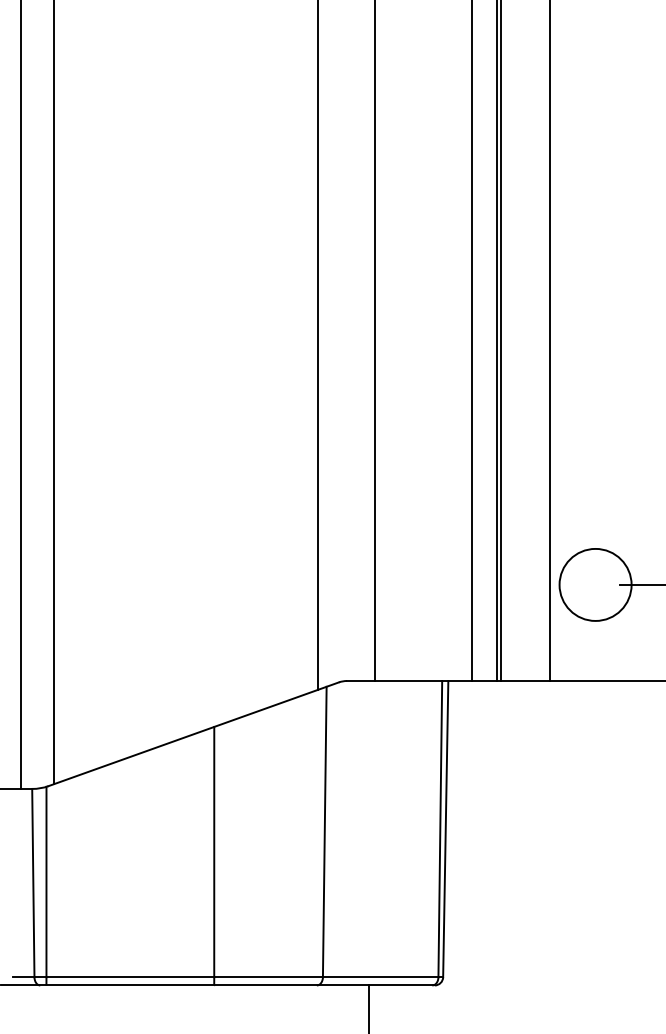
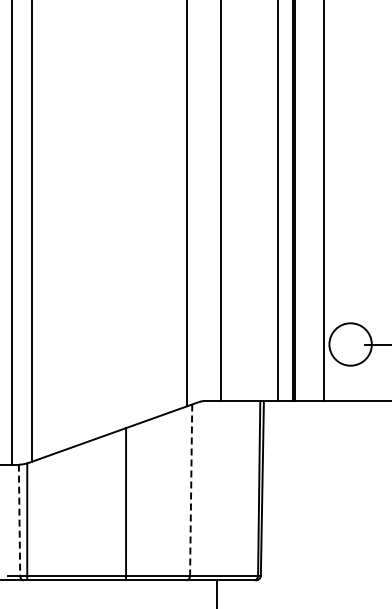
line: (325, 832) -> (191, 490), solid -> dashed
line: (33, 883) -> (19, 520), solid -> dashed

